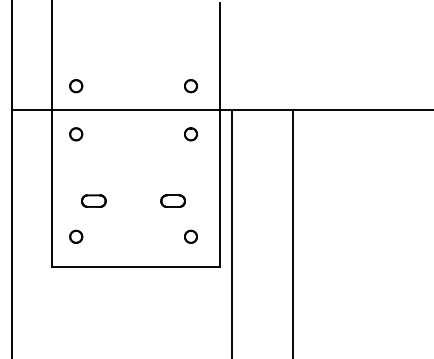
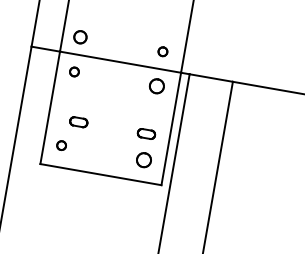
part: (76, 86) -> (80, 37), size x1.4
part: (190, 134) -> (156, 86), size x1.6
part: (172, 200) -> (146, 133), moved
part: (190, 236) -> (143, 159), size x1.6

